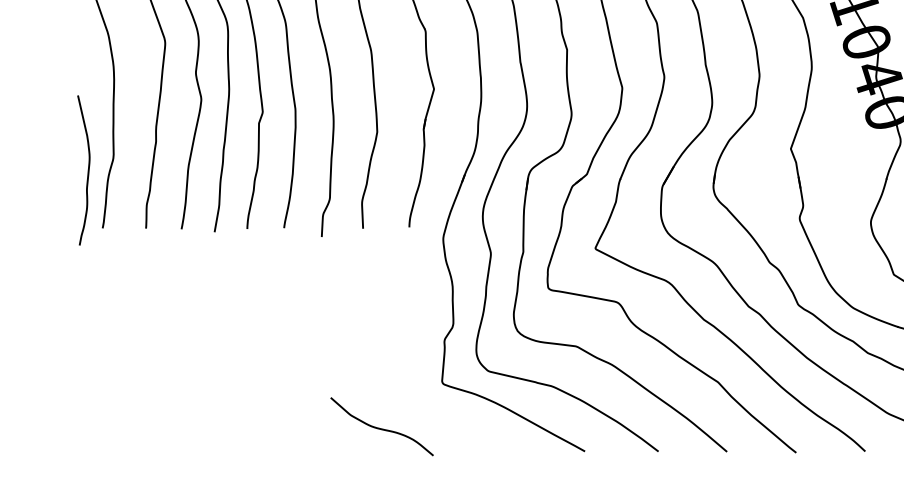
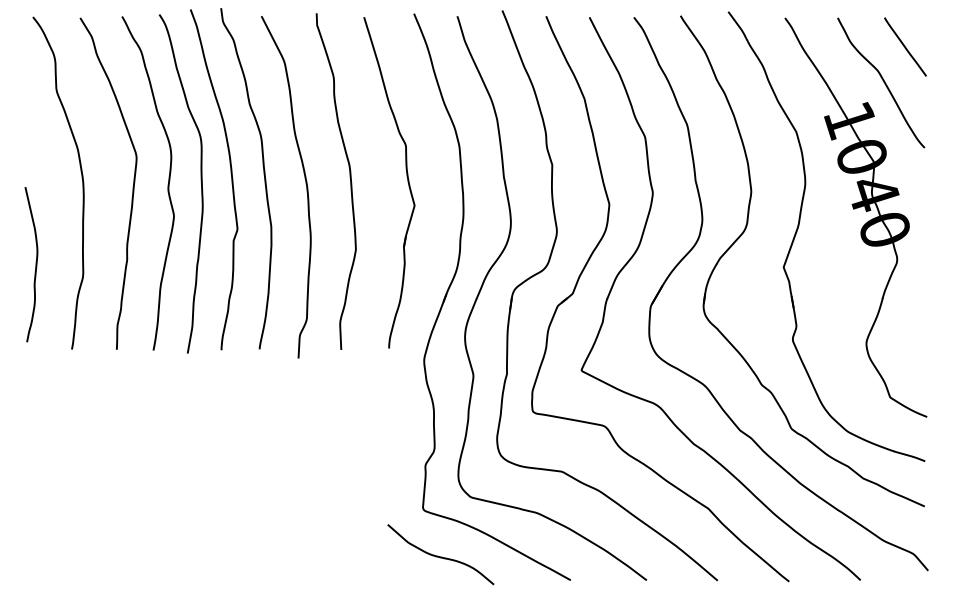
curve: (87, 170) -> (35, 264), moved
curve: (381, 428) -> (440, 556), moved

